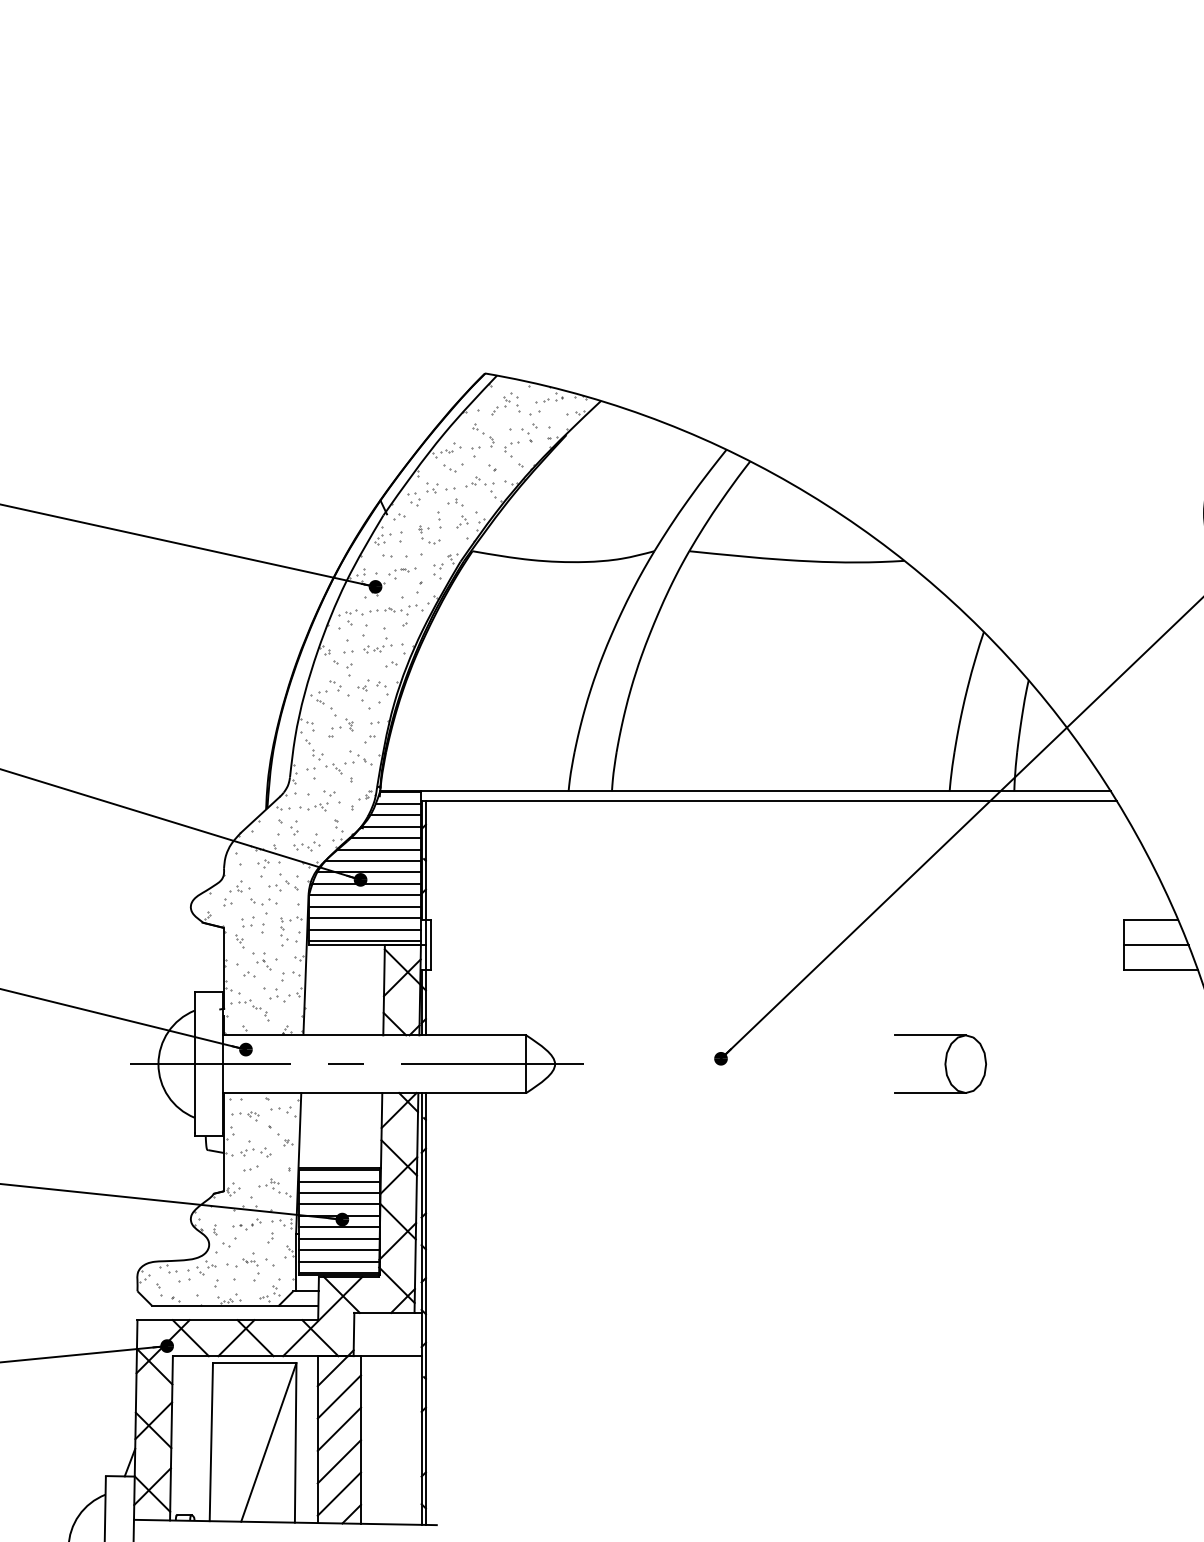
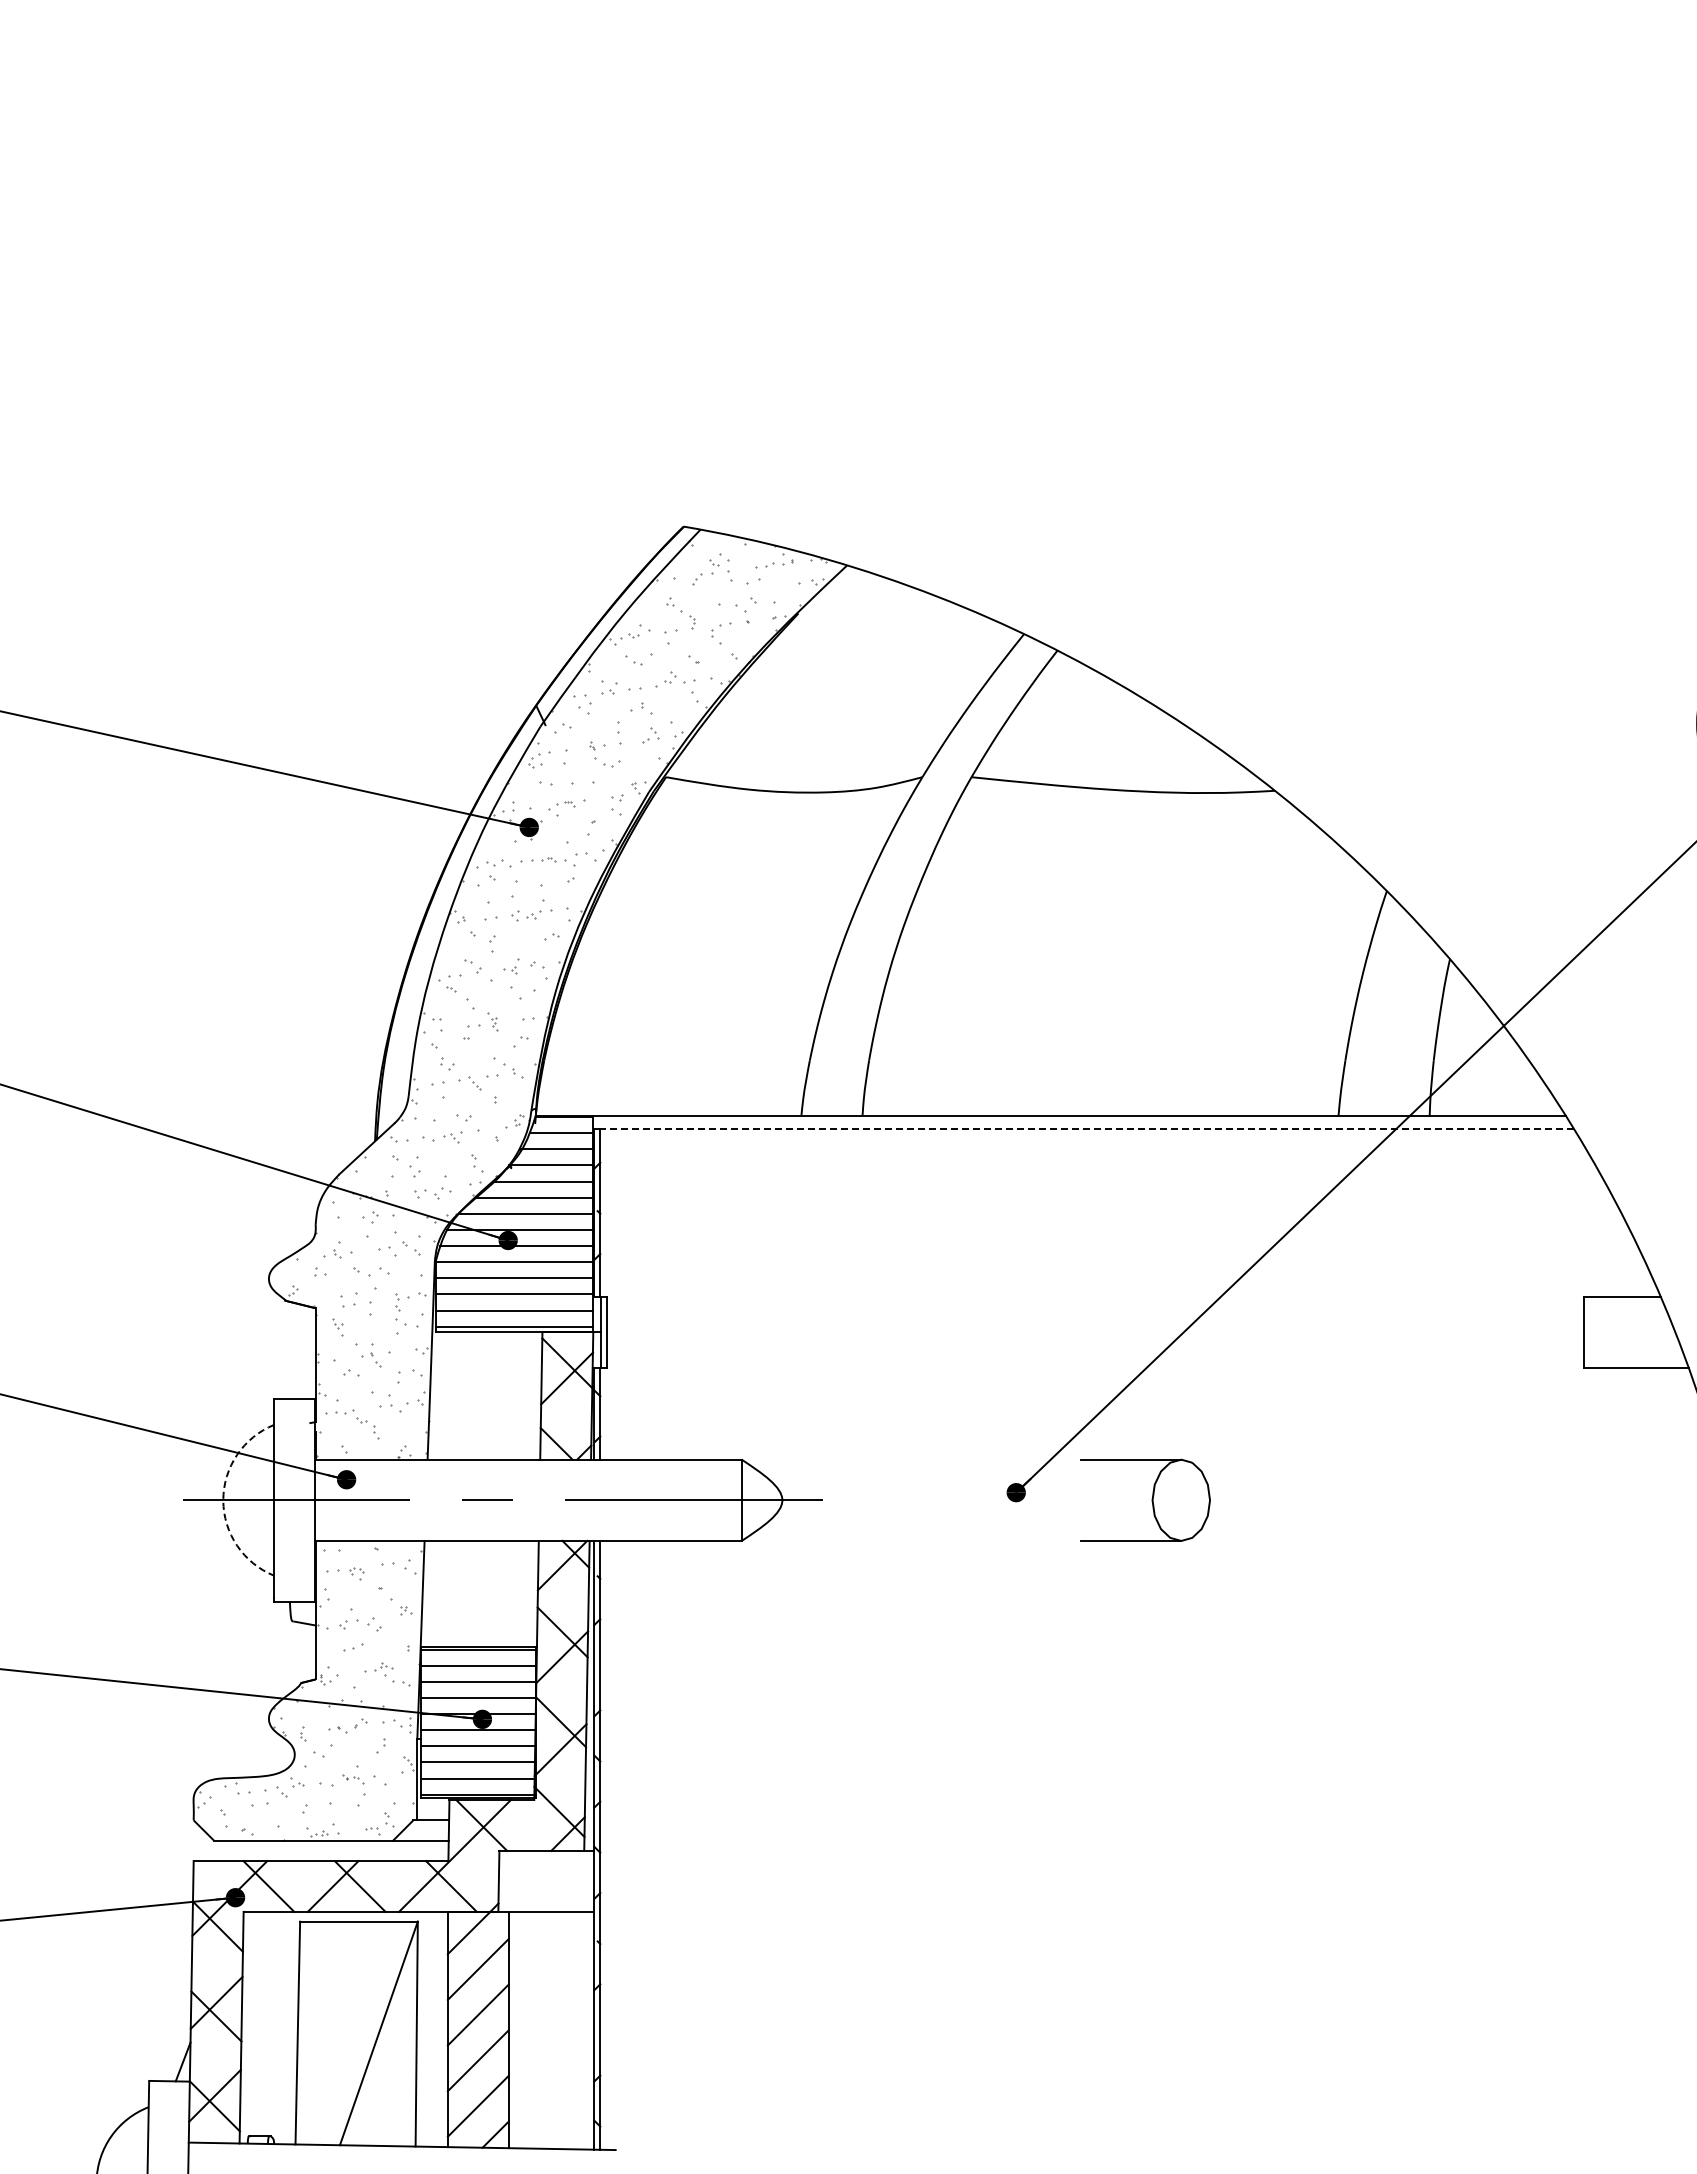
line: (771, 801) -> (1087, 1129), solid -> dashed
line: (1156, 945) -> (1629, 1332), removed
part: (940, 1063) -> (1145, 1499), moved
arc: (158, 1064) -> (223, 1500), solid -> dashed

